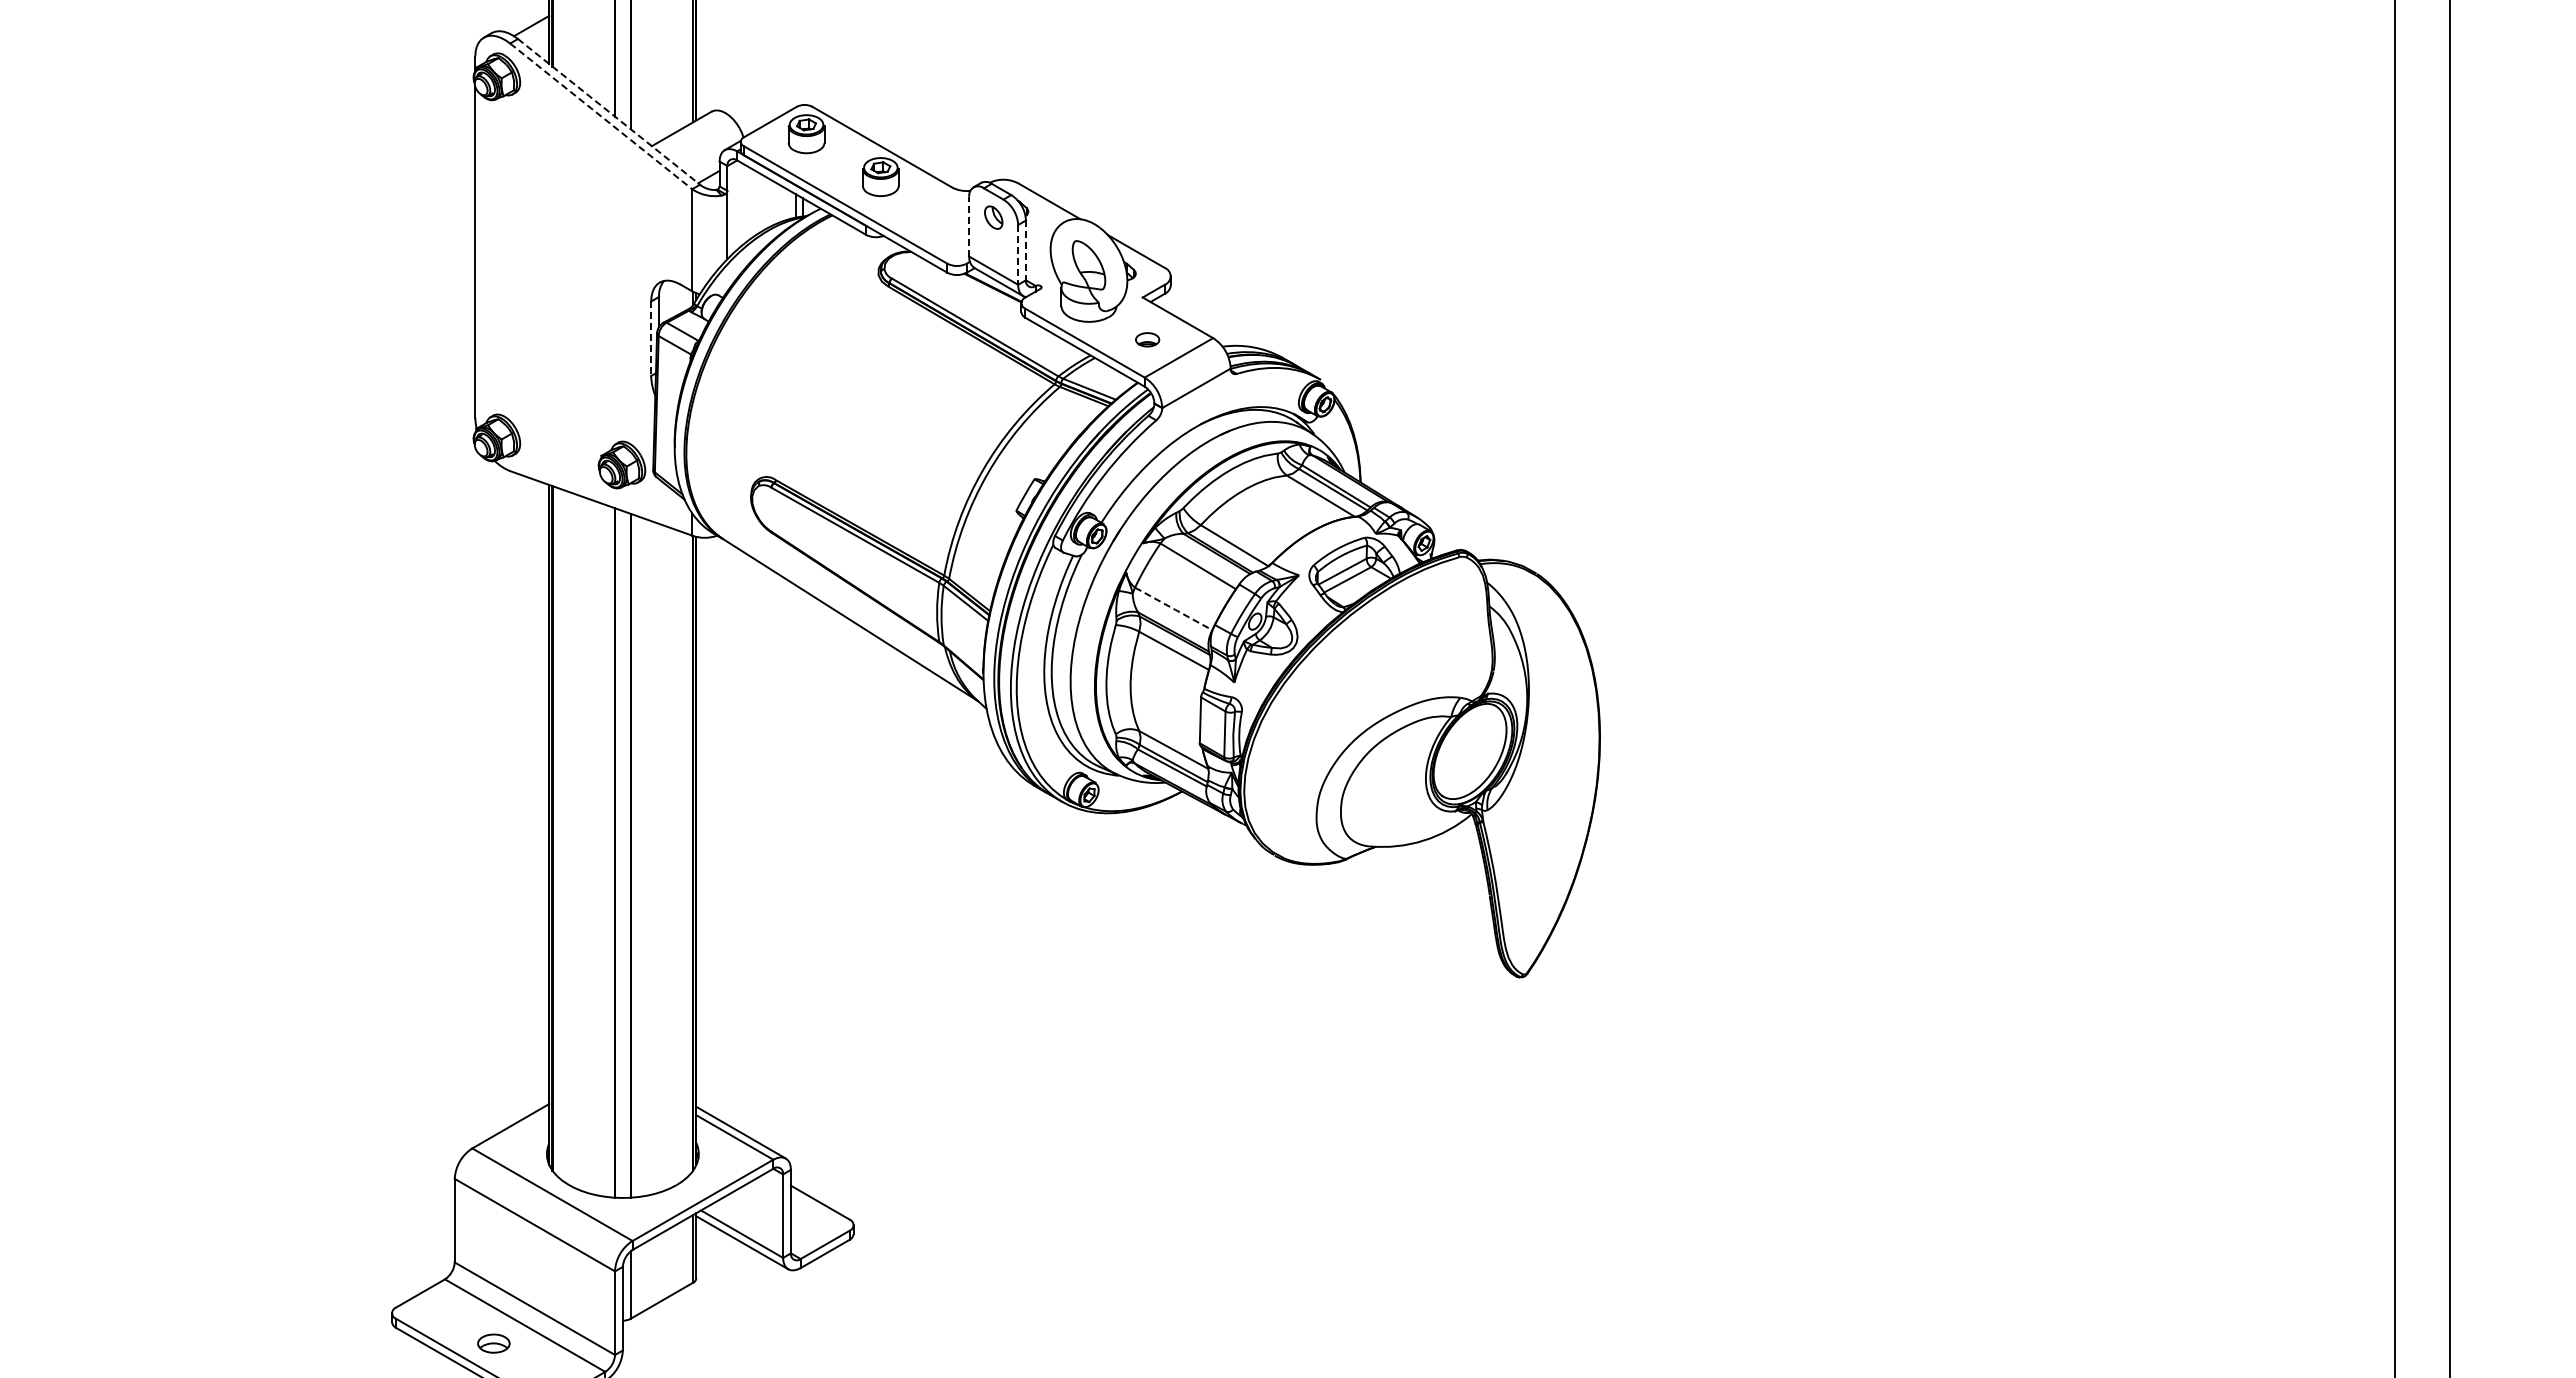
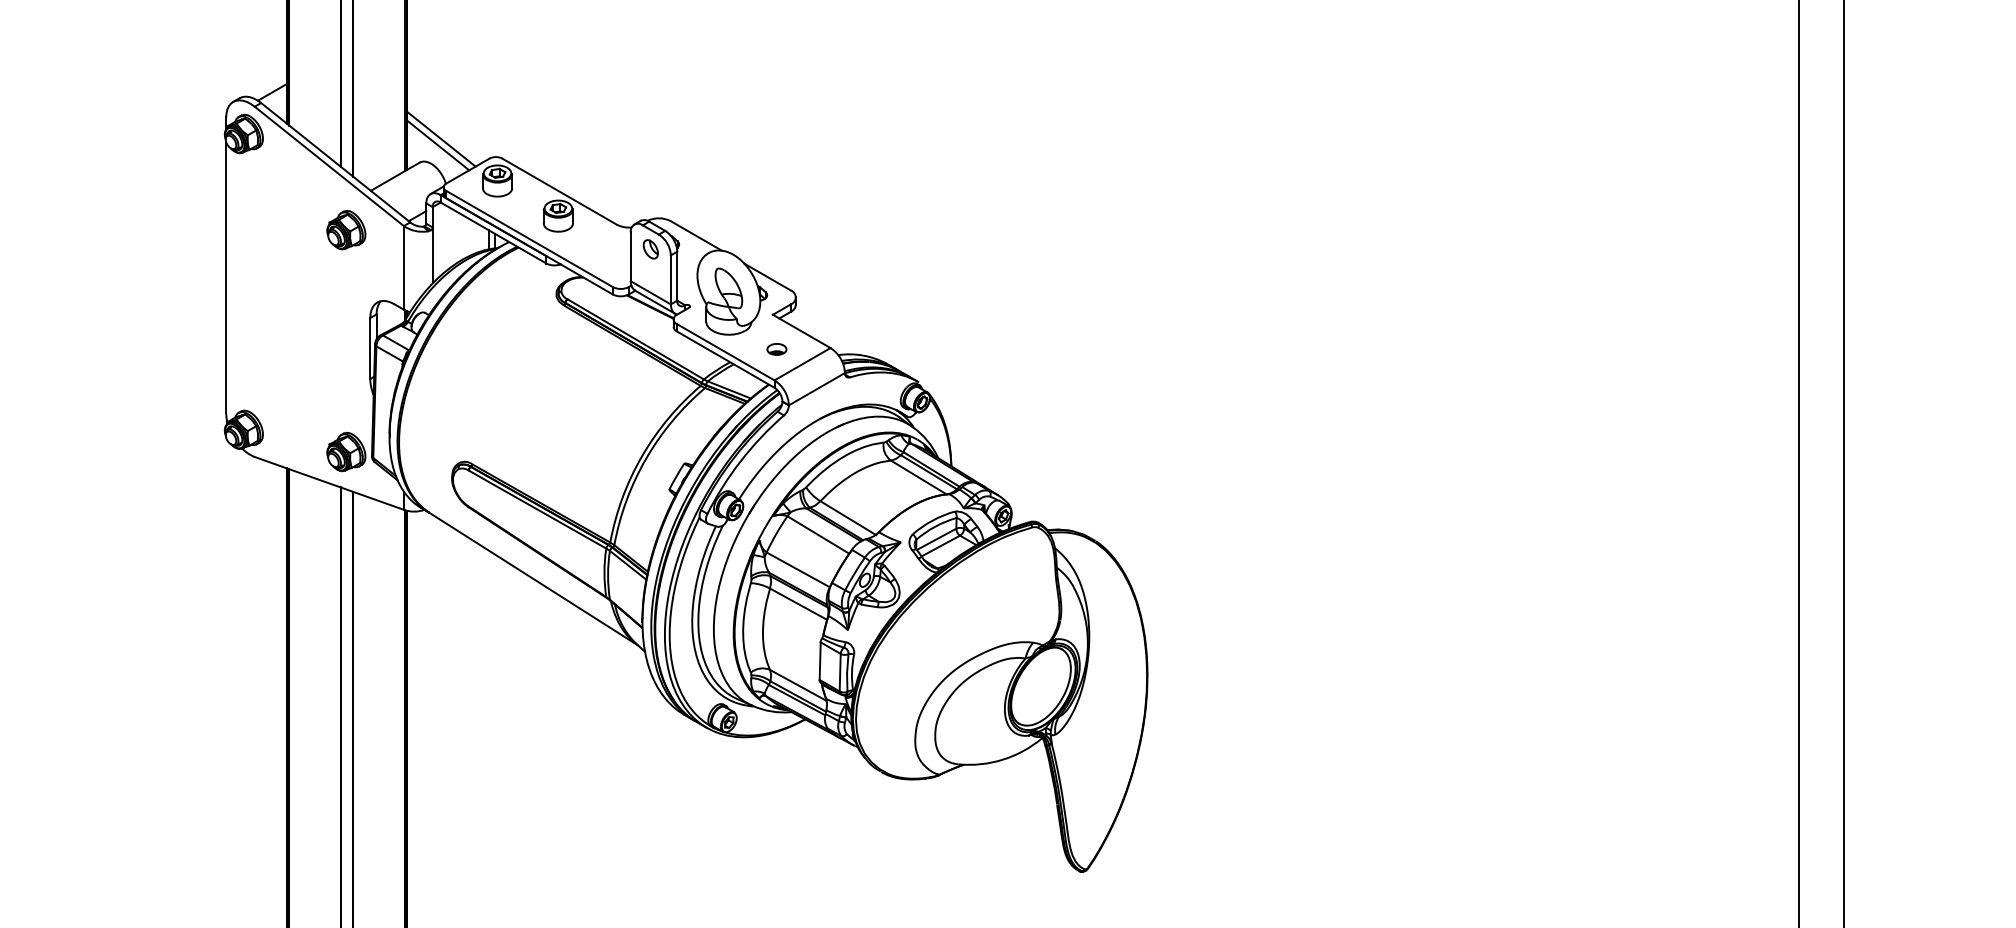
line: (737, 82) -> (440, 138), added
line: (734, 90) -> (438, 145), added
line: (609, 111) -> (336, 162), dashed -> solid
line: (601, 116) -> (329, 166), dashed -> solid
part: (621, 193) -> (345, 229), added
line: (969, 226) -> (631, 256), dashed -> solid
line: (1025, 250) -> (676, 276), dashed -> solid
line: (1018, 254) -> (671, 279), dashed -> solid
line: (651, 339) -> (370, 349), dashed -> solid
line: (1174, 609) -> (798, 570), dashed -> solid

